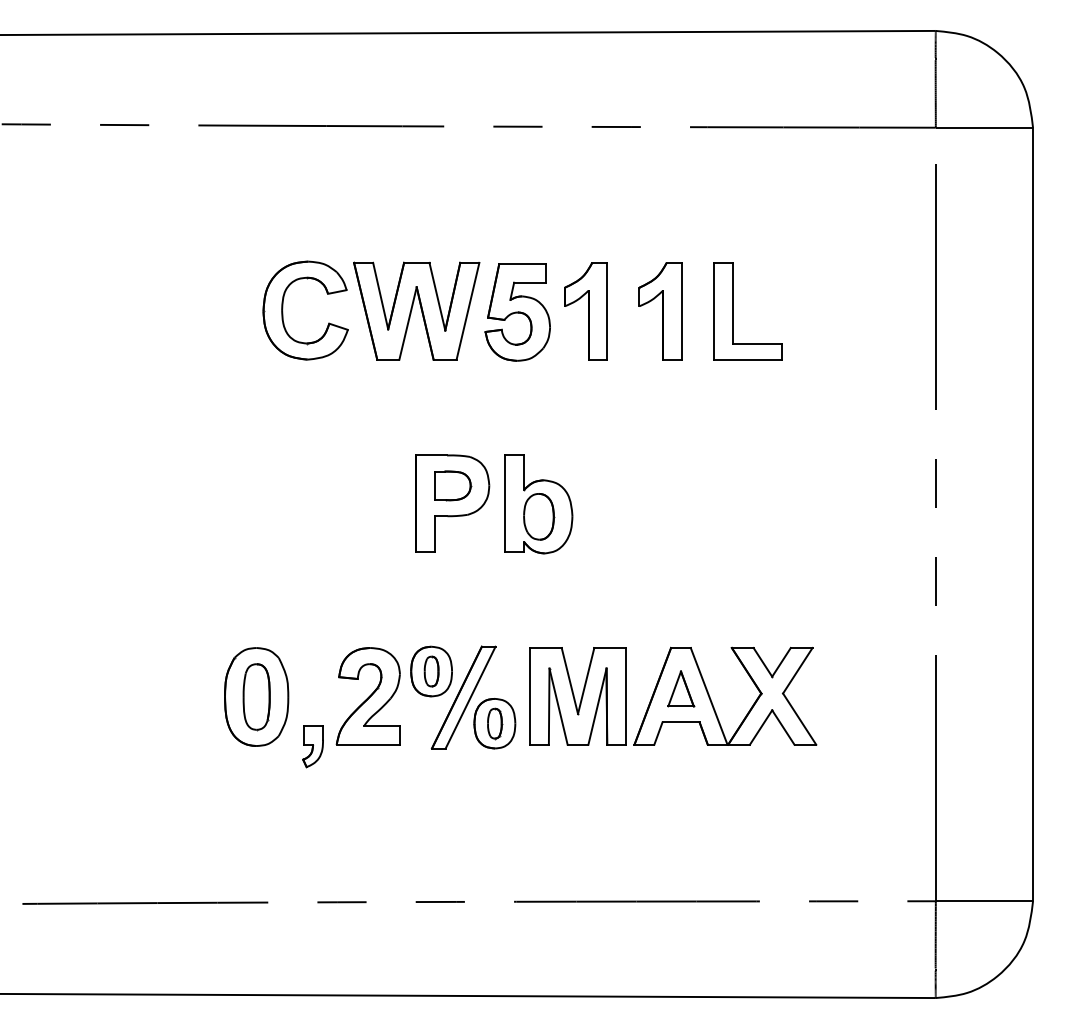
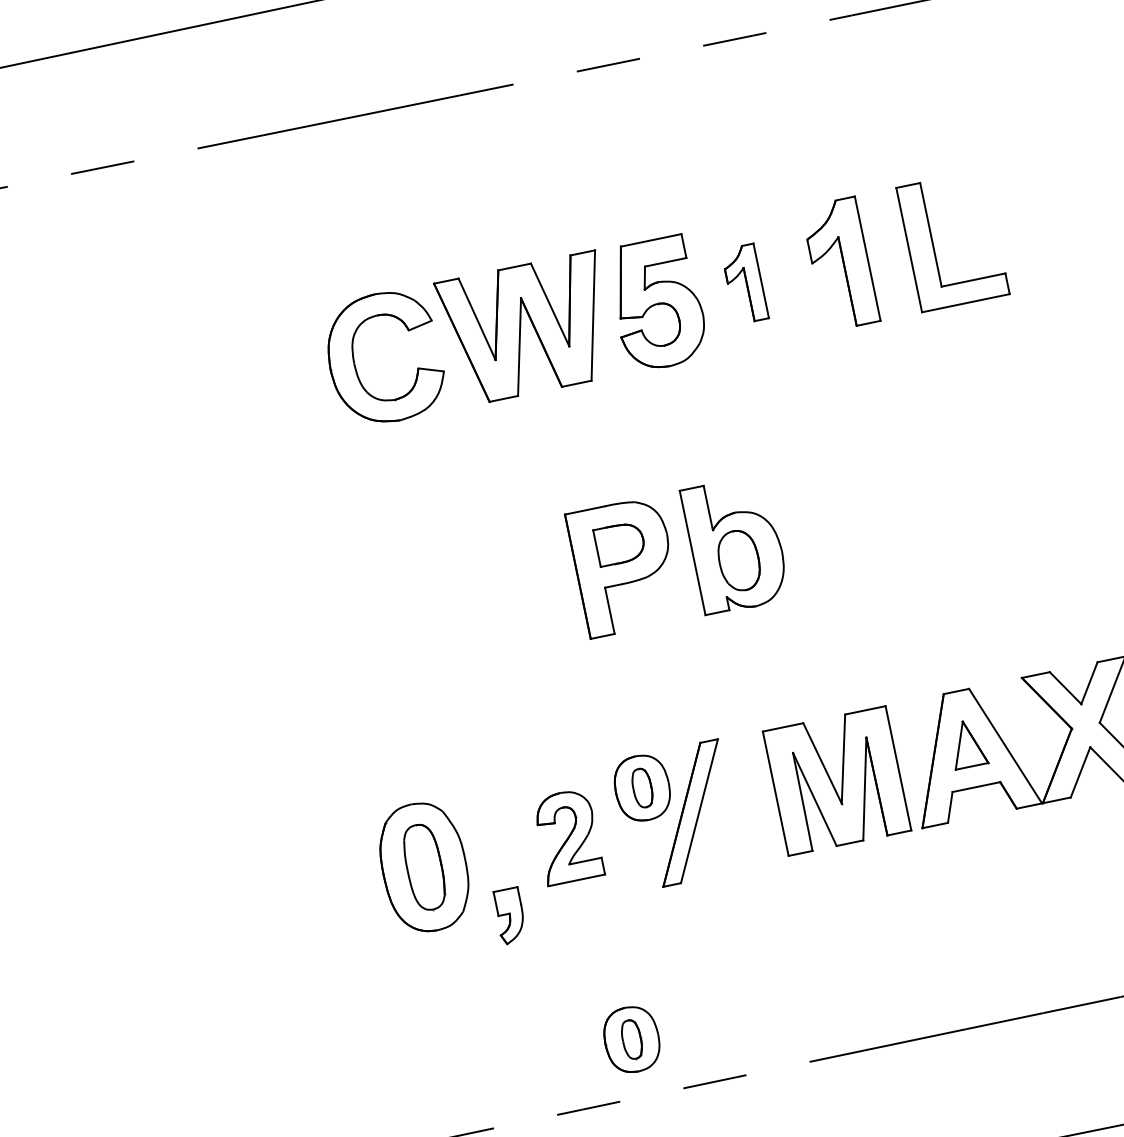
part: (585, 311) -> (744, 284), size x0.6
part: (367, 696) -> (566, 837), size x0.7
part: (494, 723) -> (631, 1039), moved

